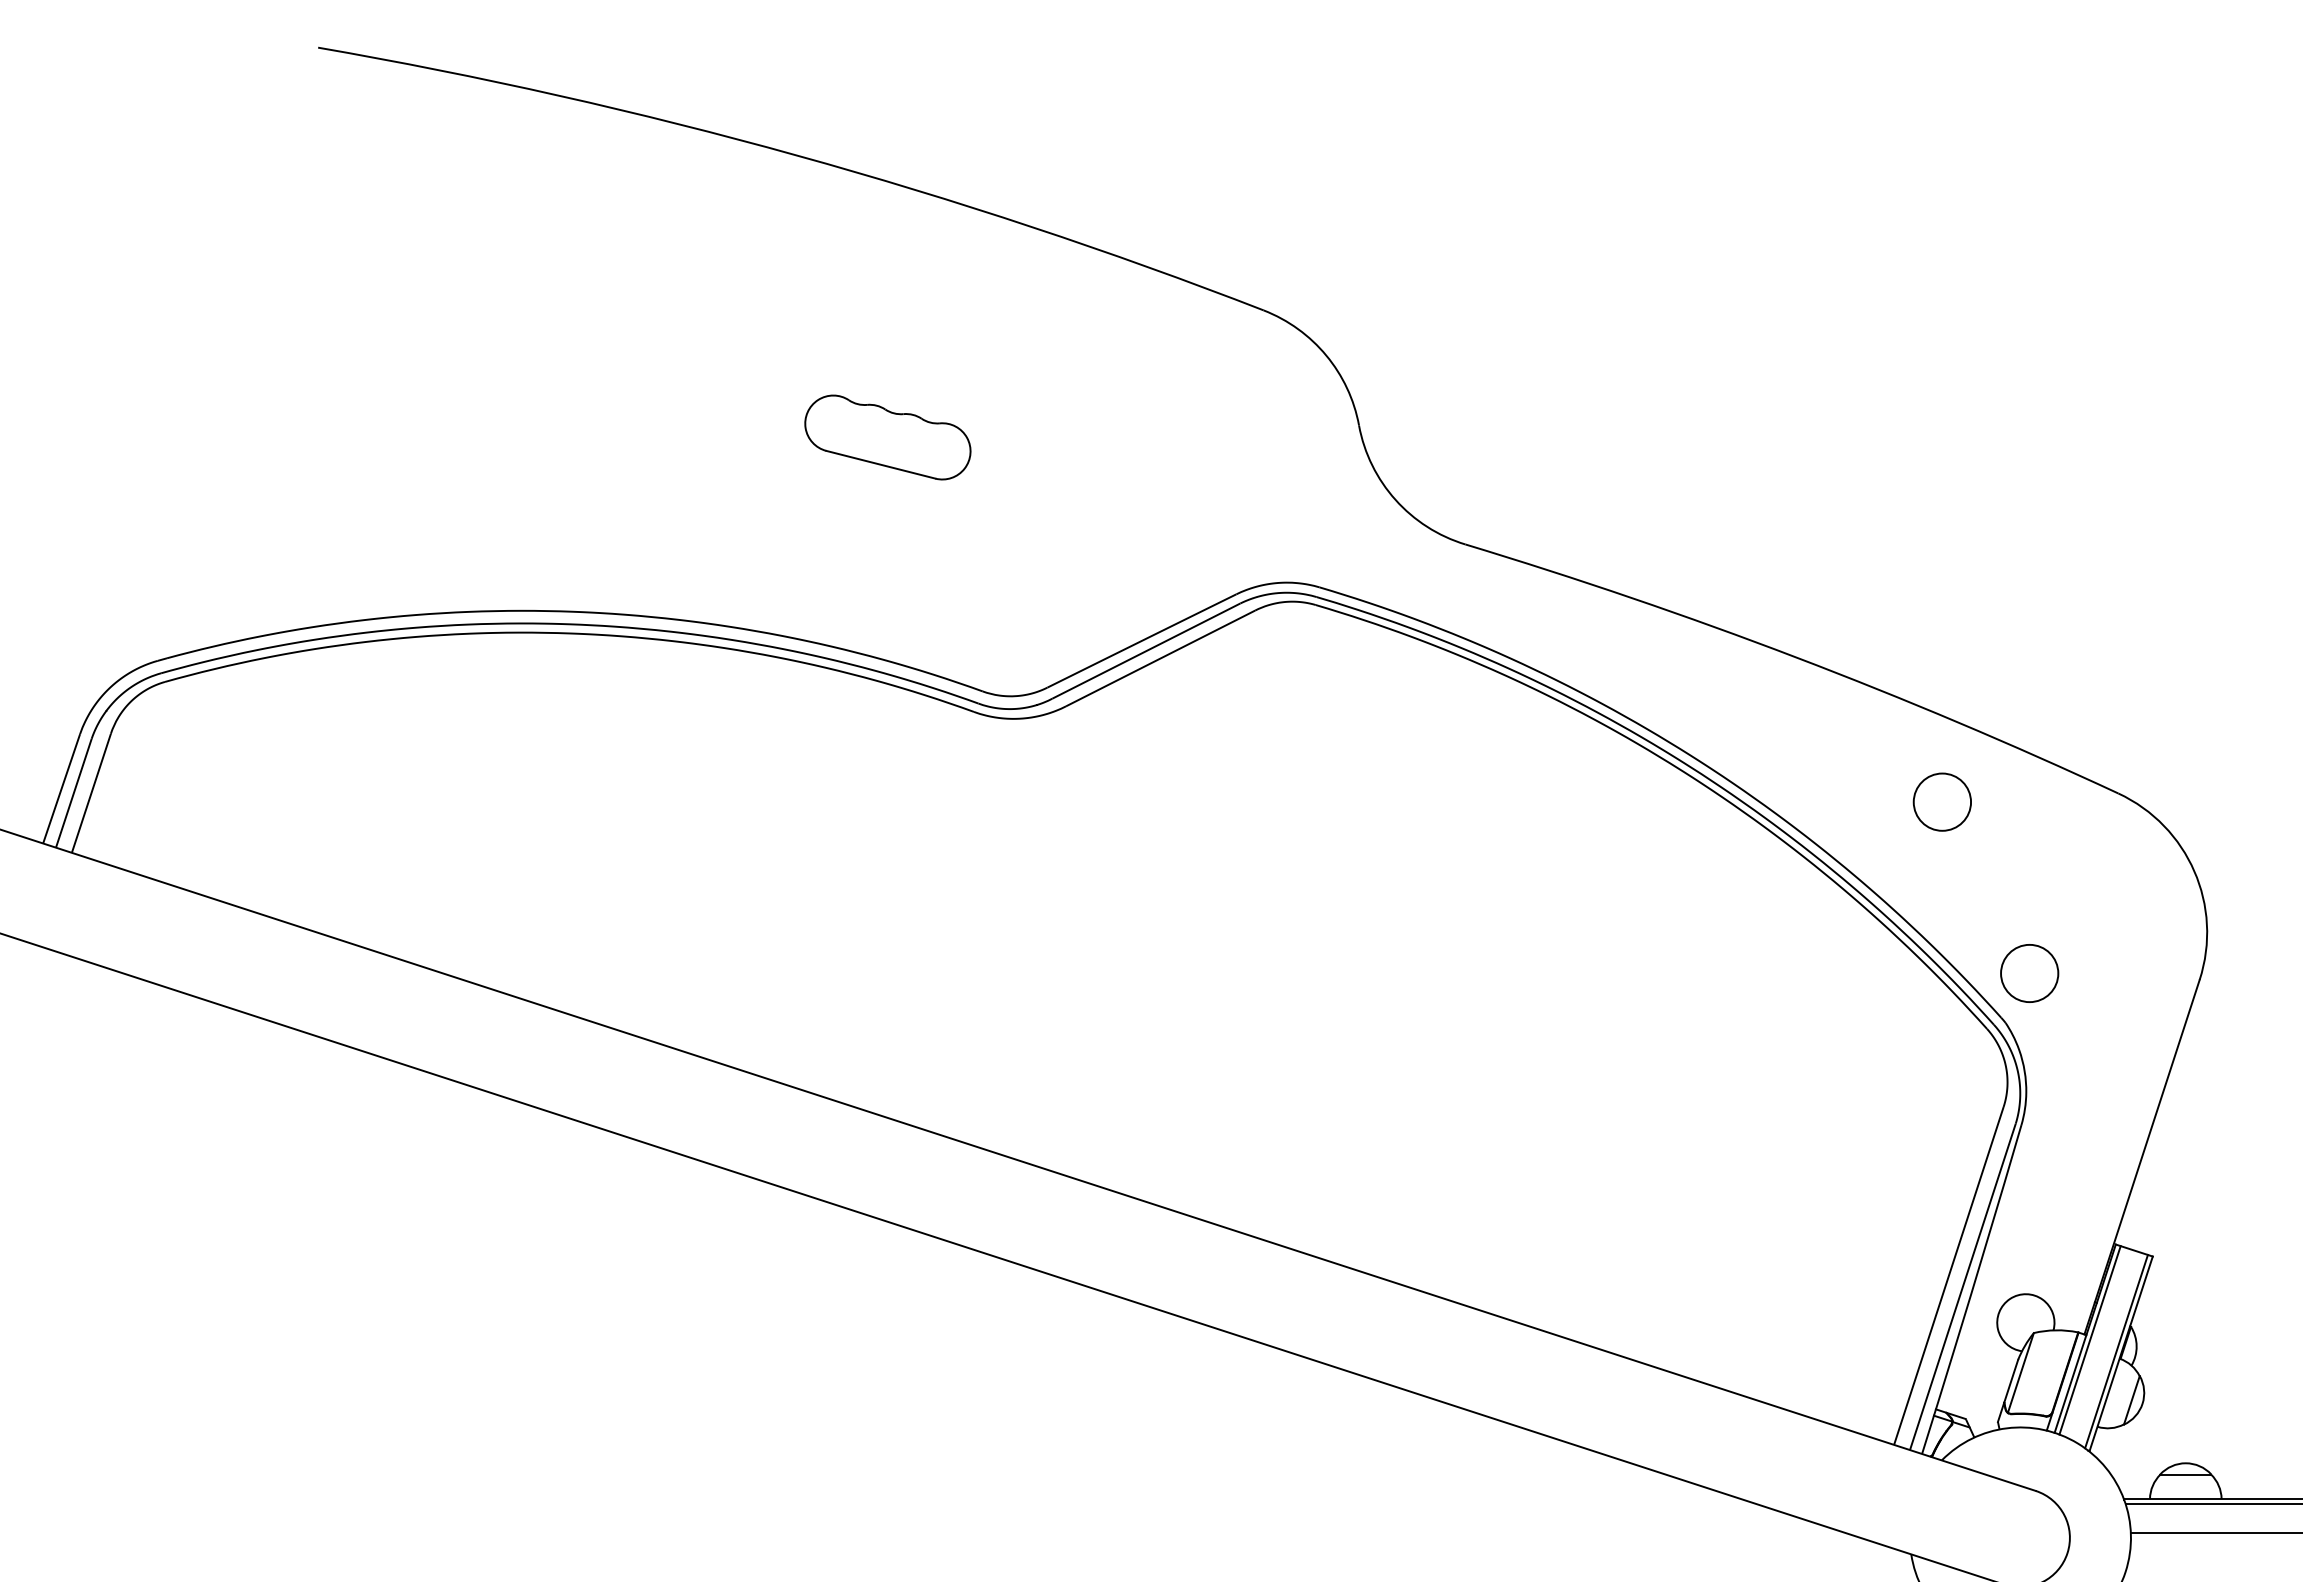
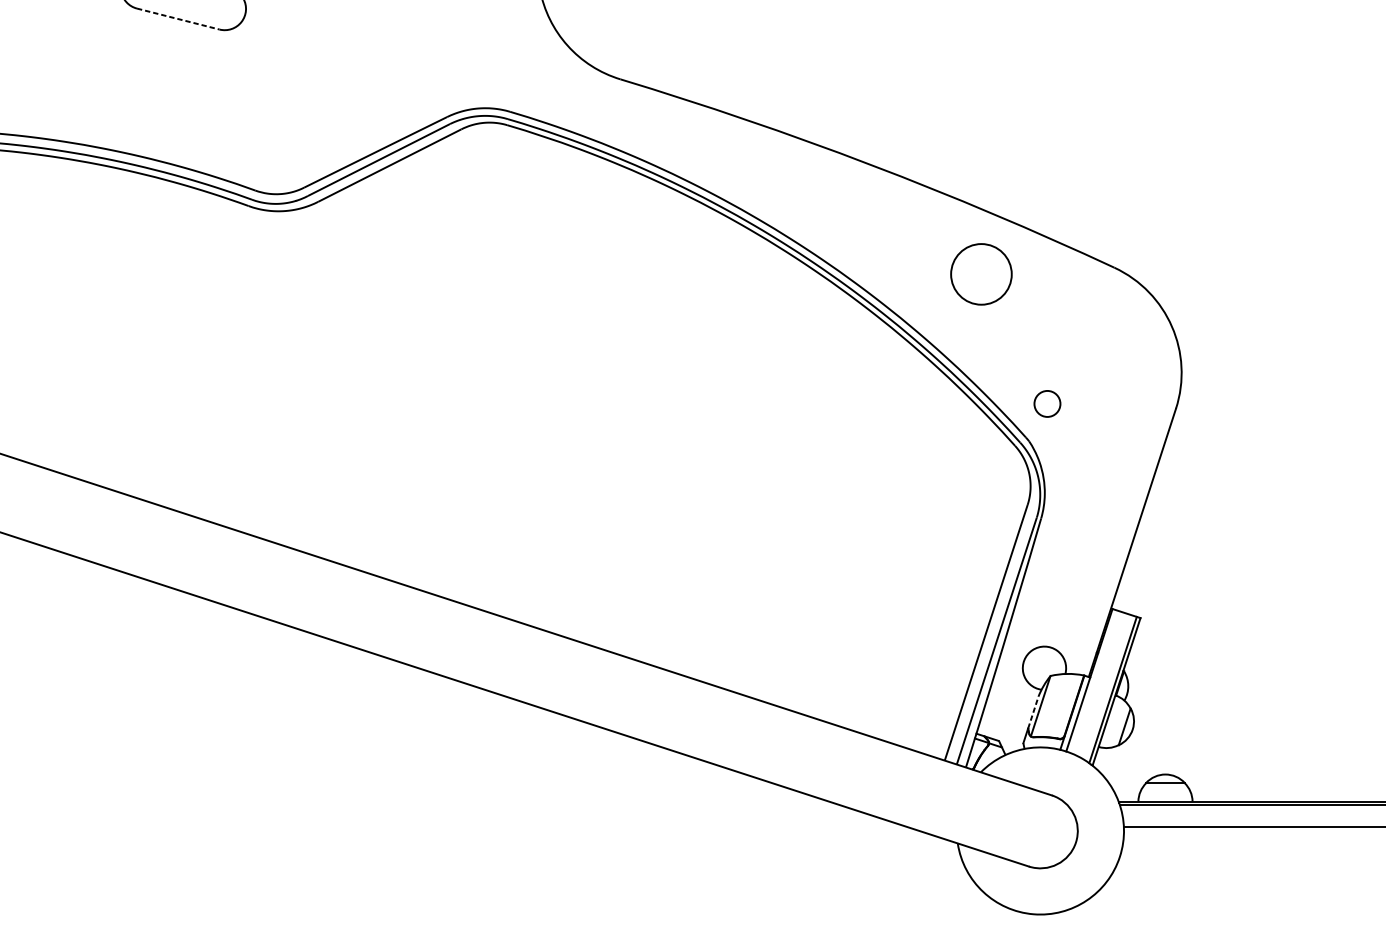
line: (881, 464) -> (178, 18), solid -> dashed
circle: (1941, 801) -> (980, 273), size x1.4
circle: (2029, 973) -> (1047, 403), size x0.6
line: (2089, 1340) -> (1092, 681), removed
line: (2011, 1380) -> (1033, 711), solid -> dashed

